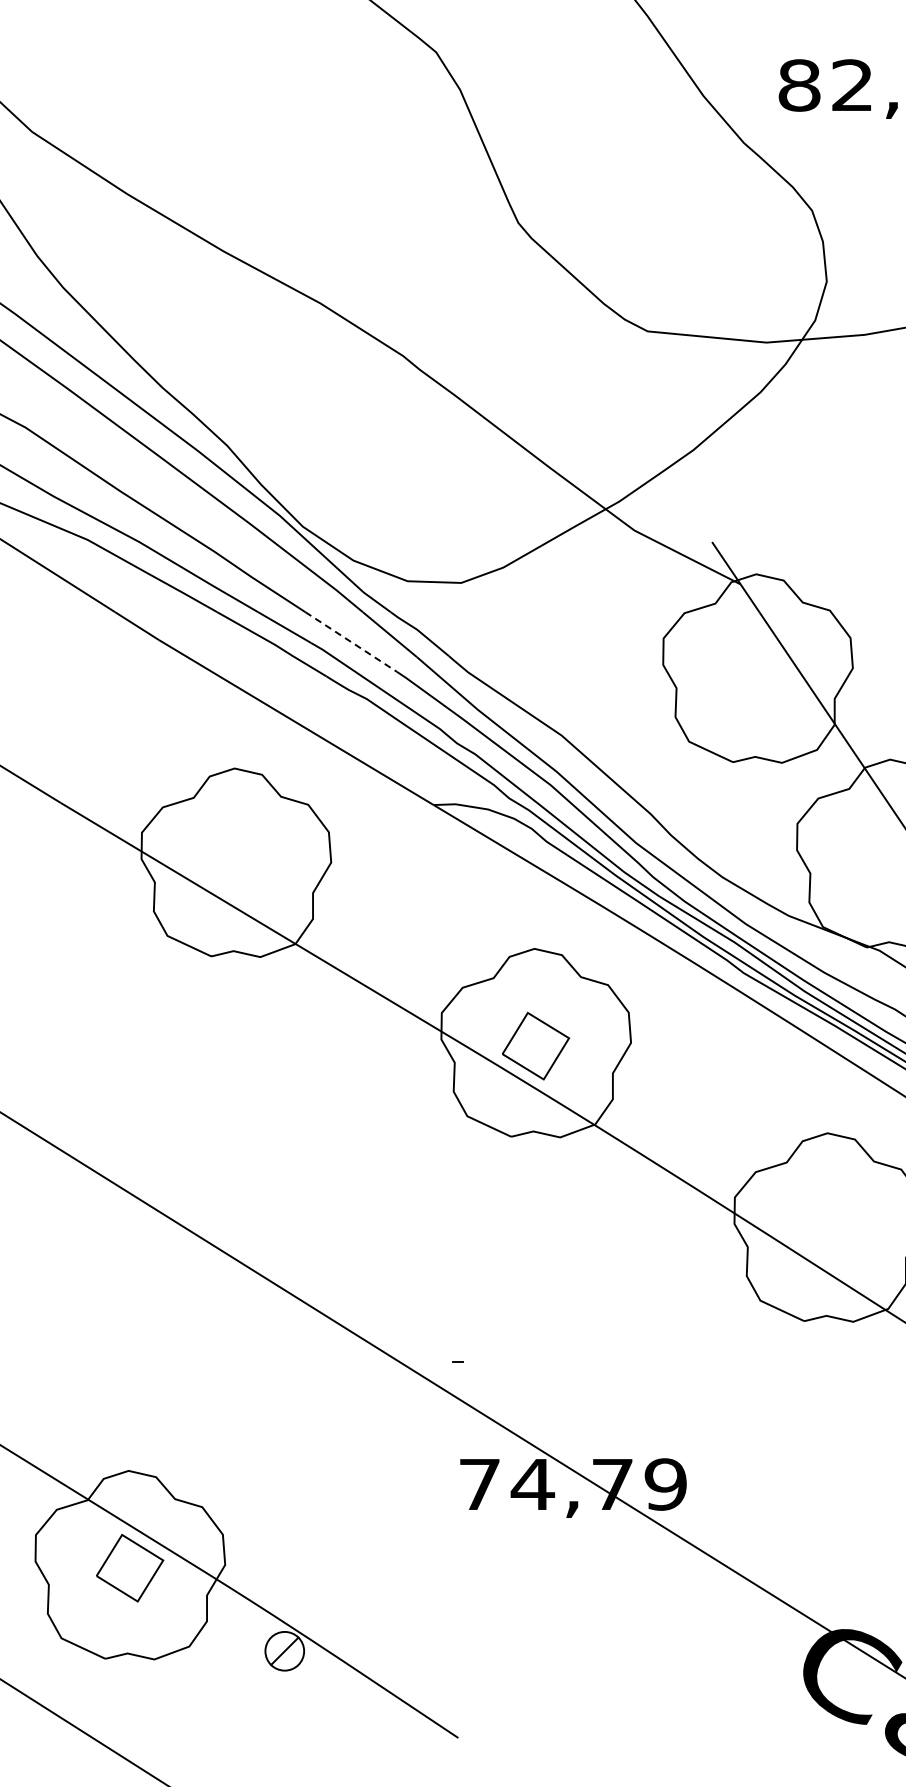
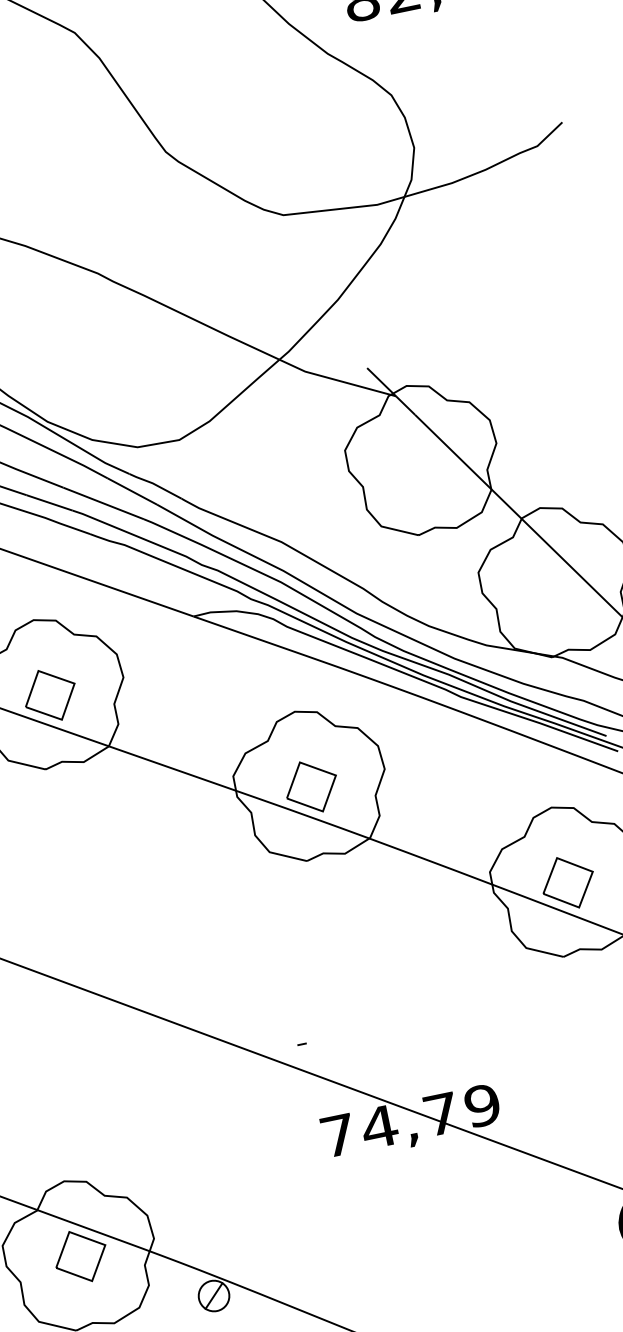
line: (351, 642) -> (103, 503), dashed -> solid
part: (236, 865) -> (50, 694), added
part: (829, 1230) -> (568, 882), added

